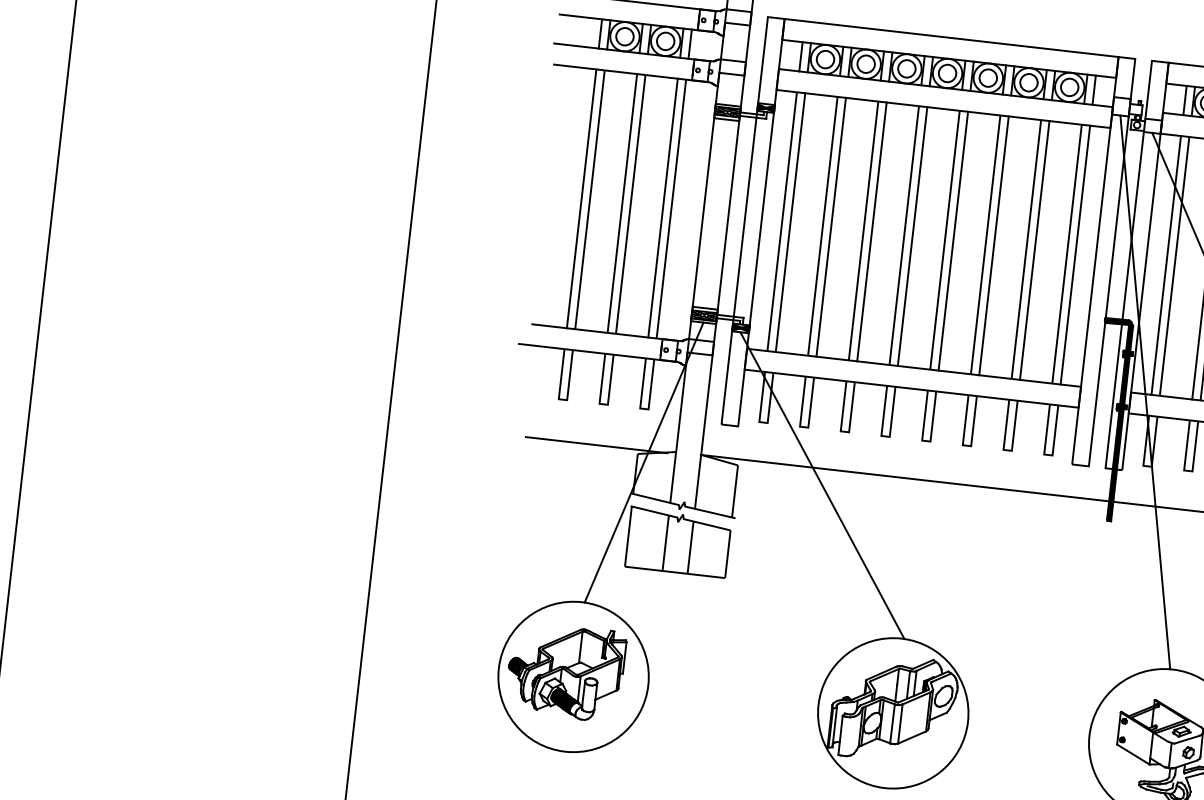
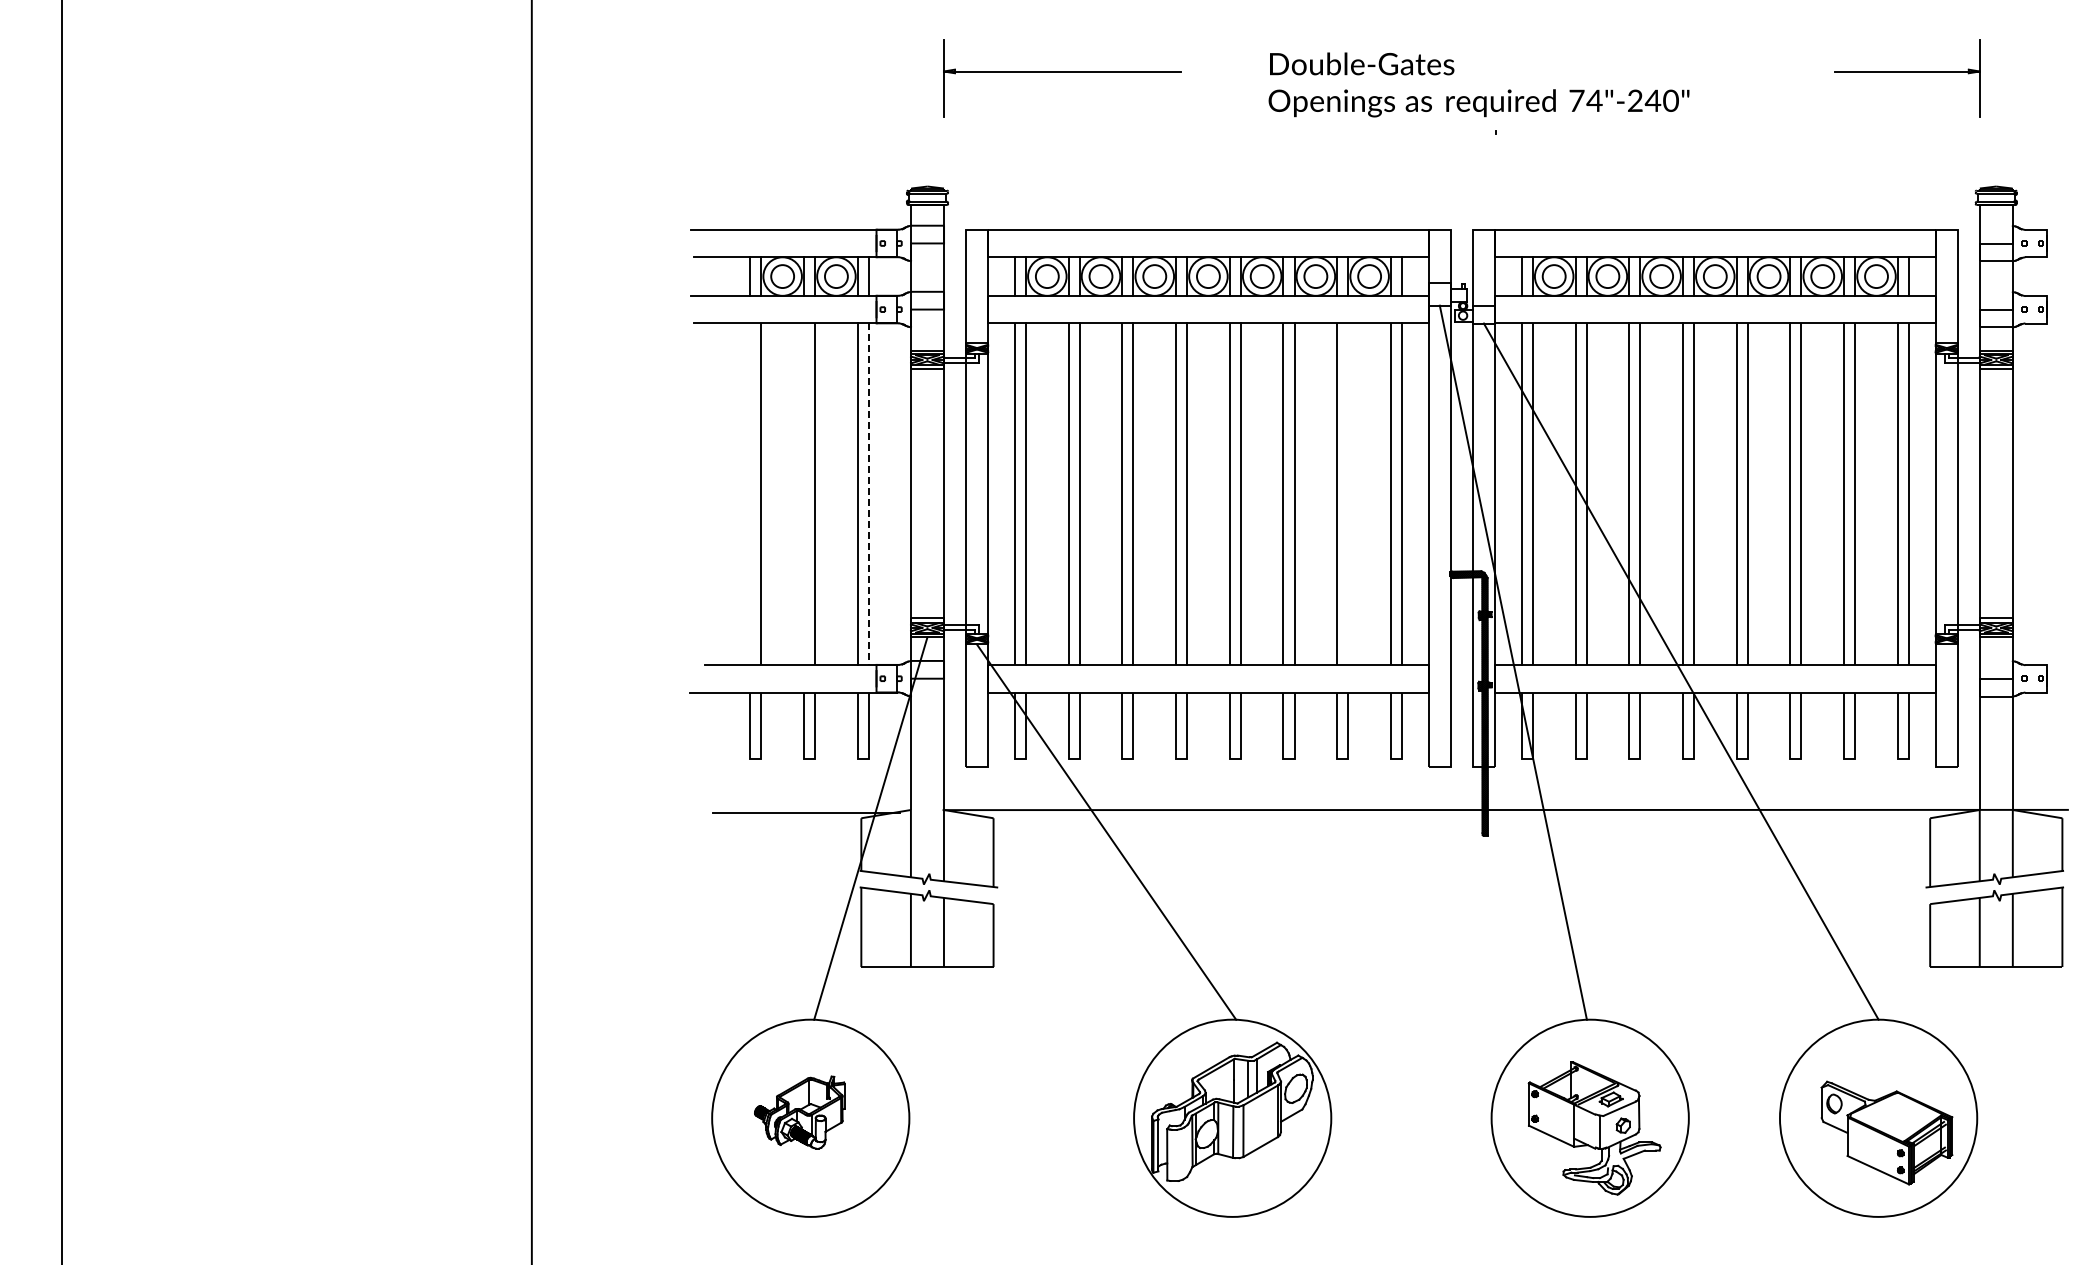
line: (581, 198) -> (750, 493), removed
line: (622, 203) -> (804, 493), removed
line: (671, 209) -> (868, 494), solid -> dashed
line: (1034, 249) -> (1348, 493), removed
part: (565, 671) -> (799, 1112), size x0.6

